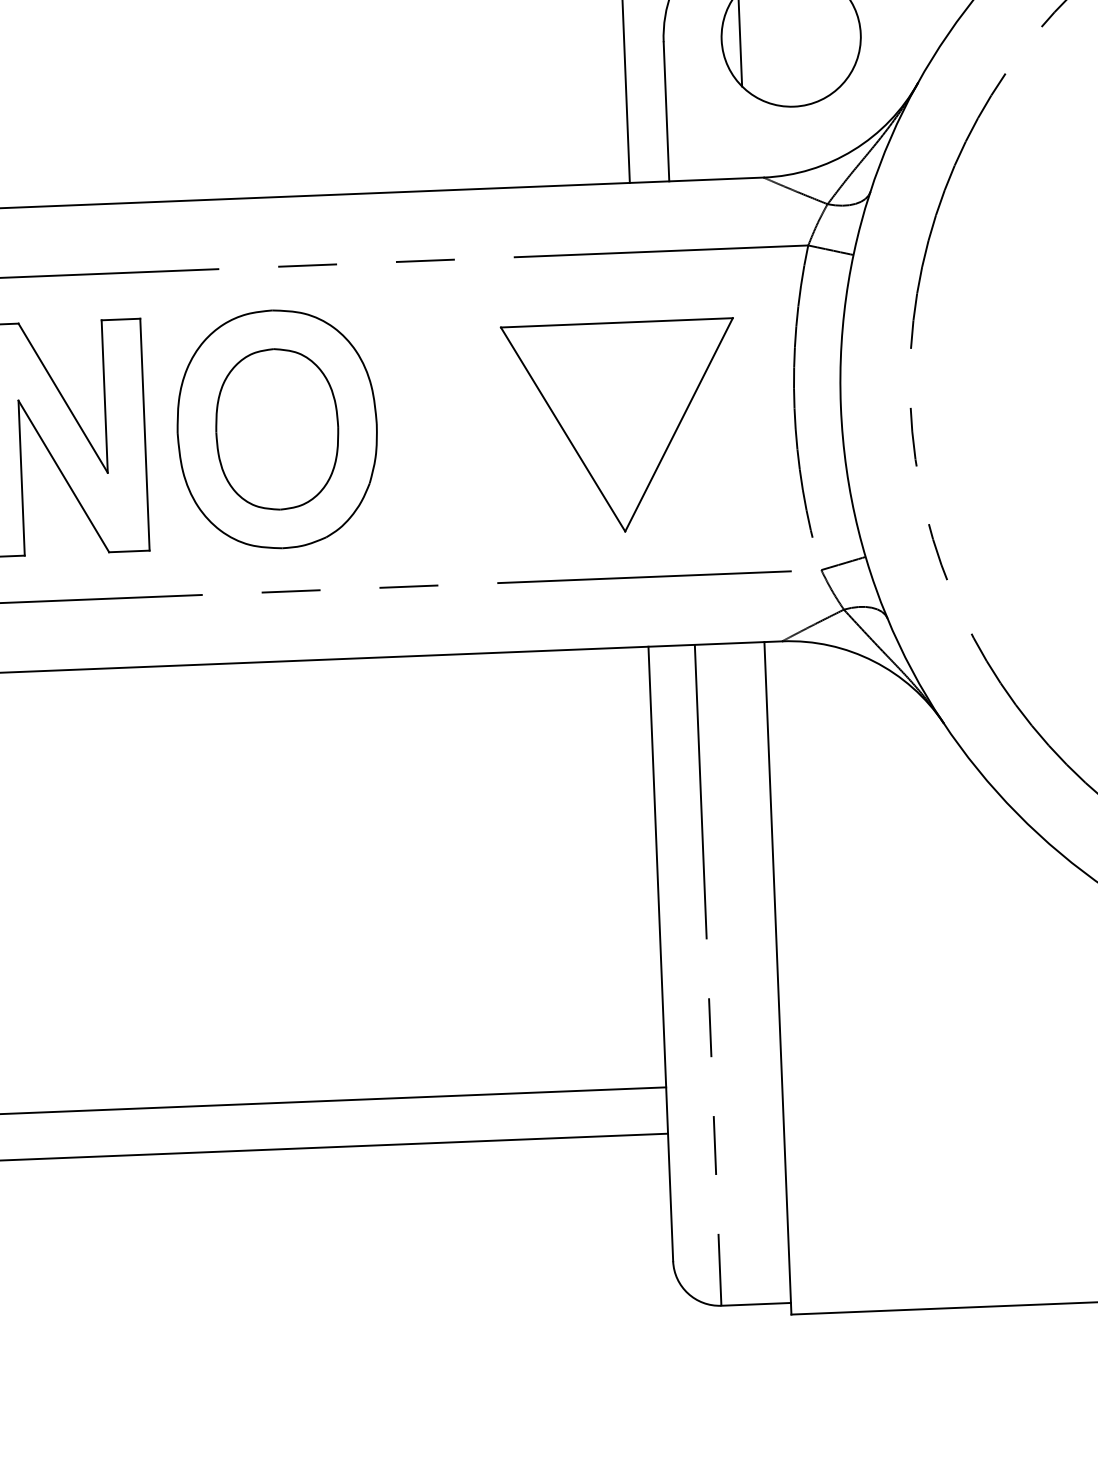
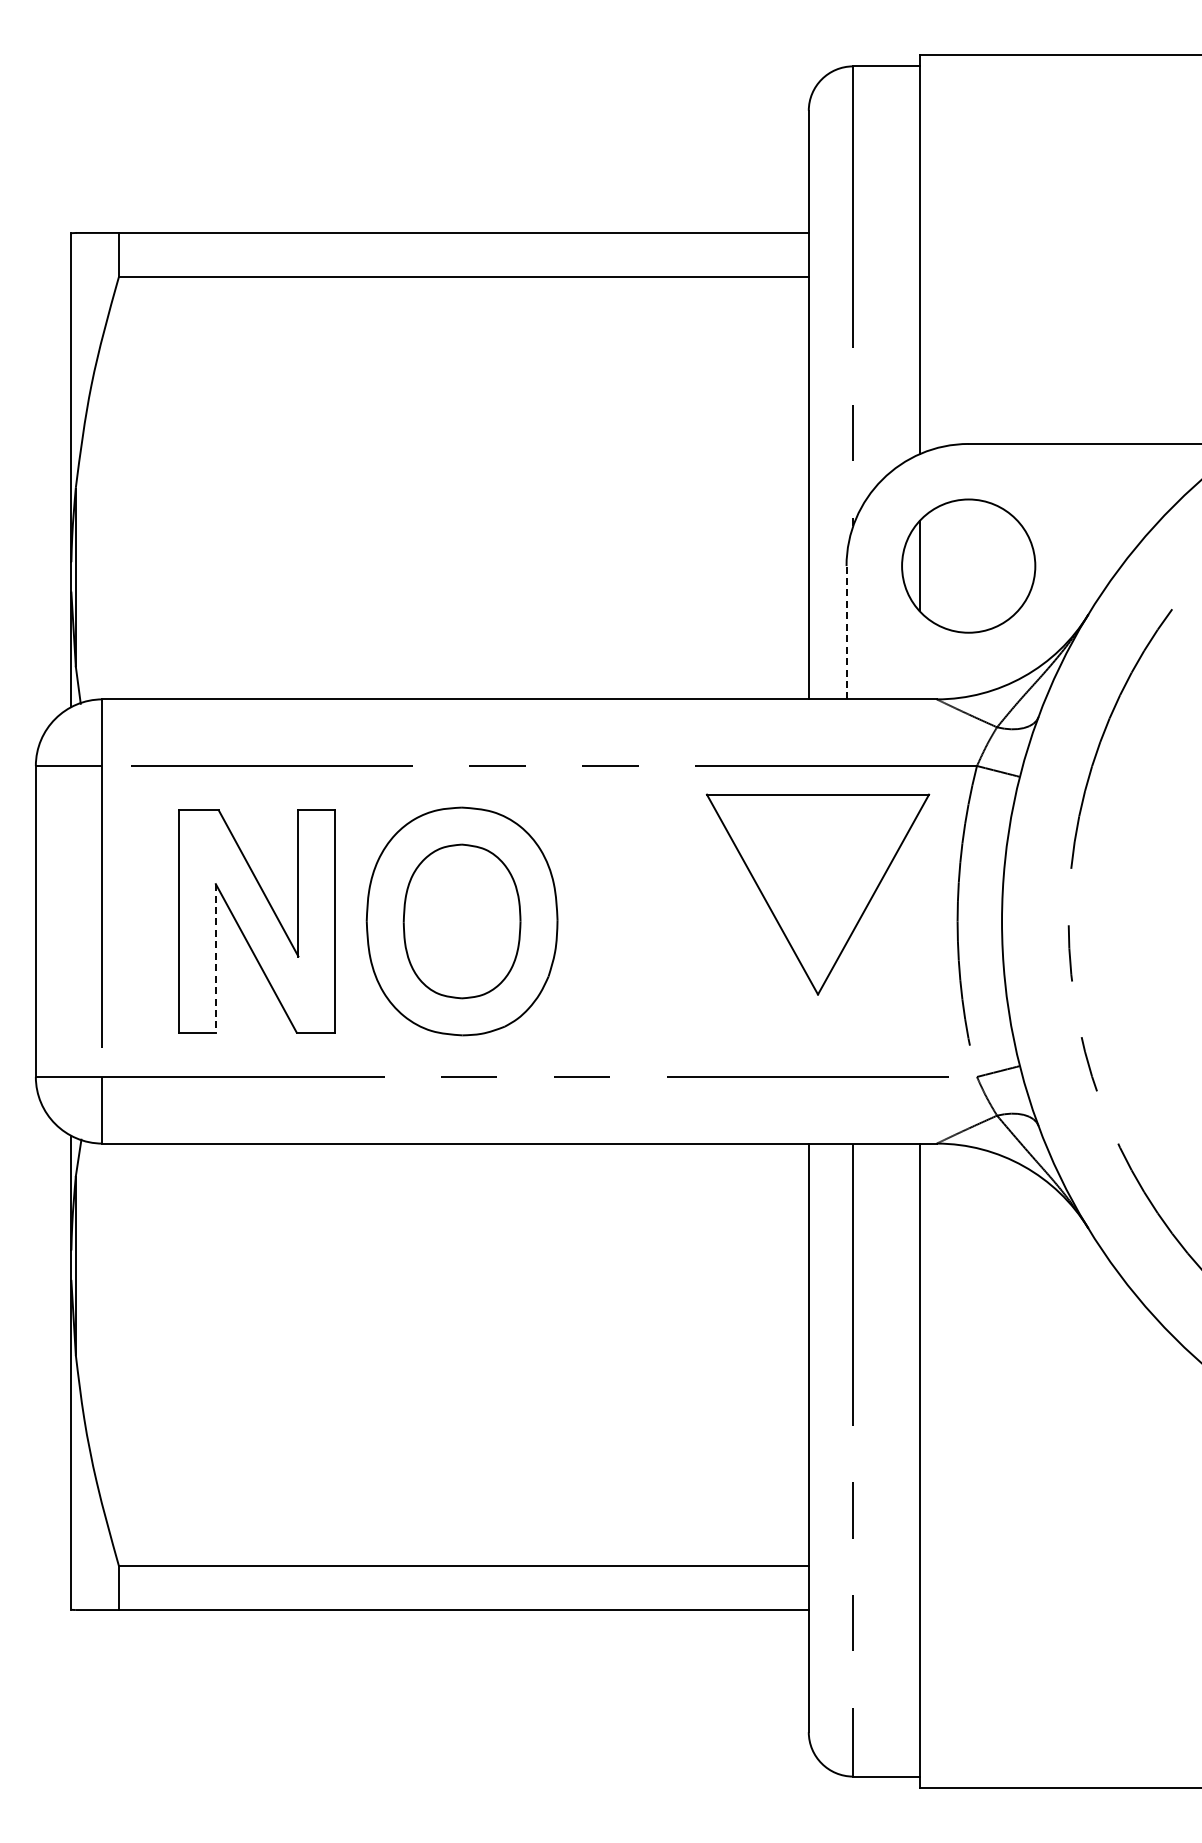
line: (666, 111) -> (846, 632), solid -> dashed
part: (620, 427) -> (817, 894), moved
line: (21, 478) -> (215, 958), solid -> dashed

